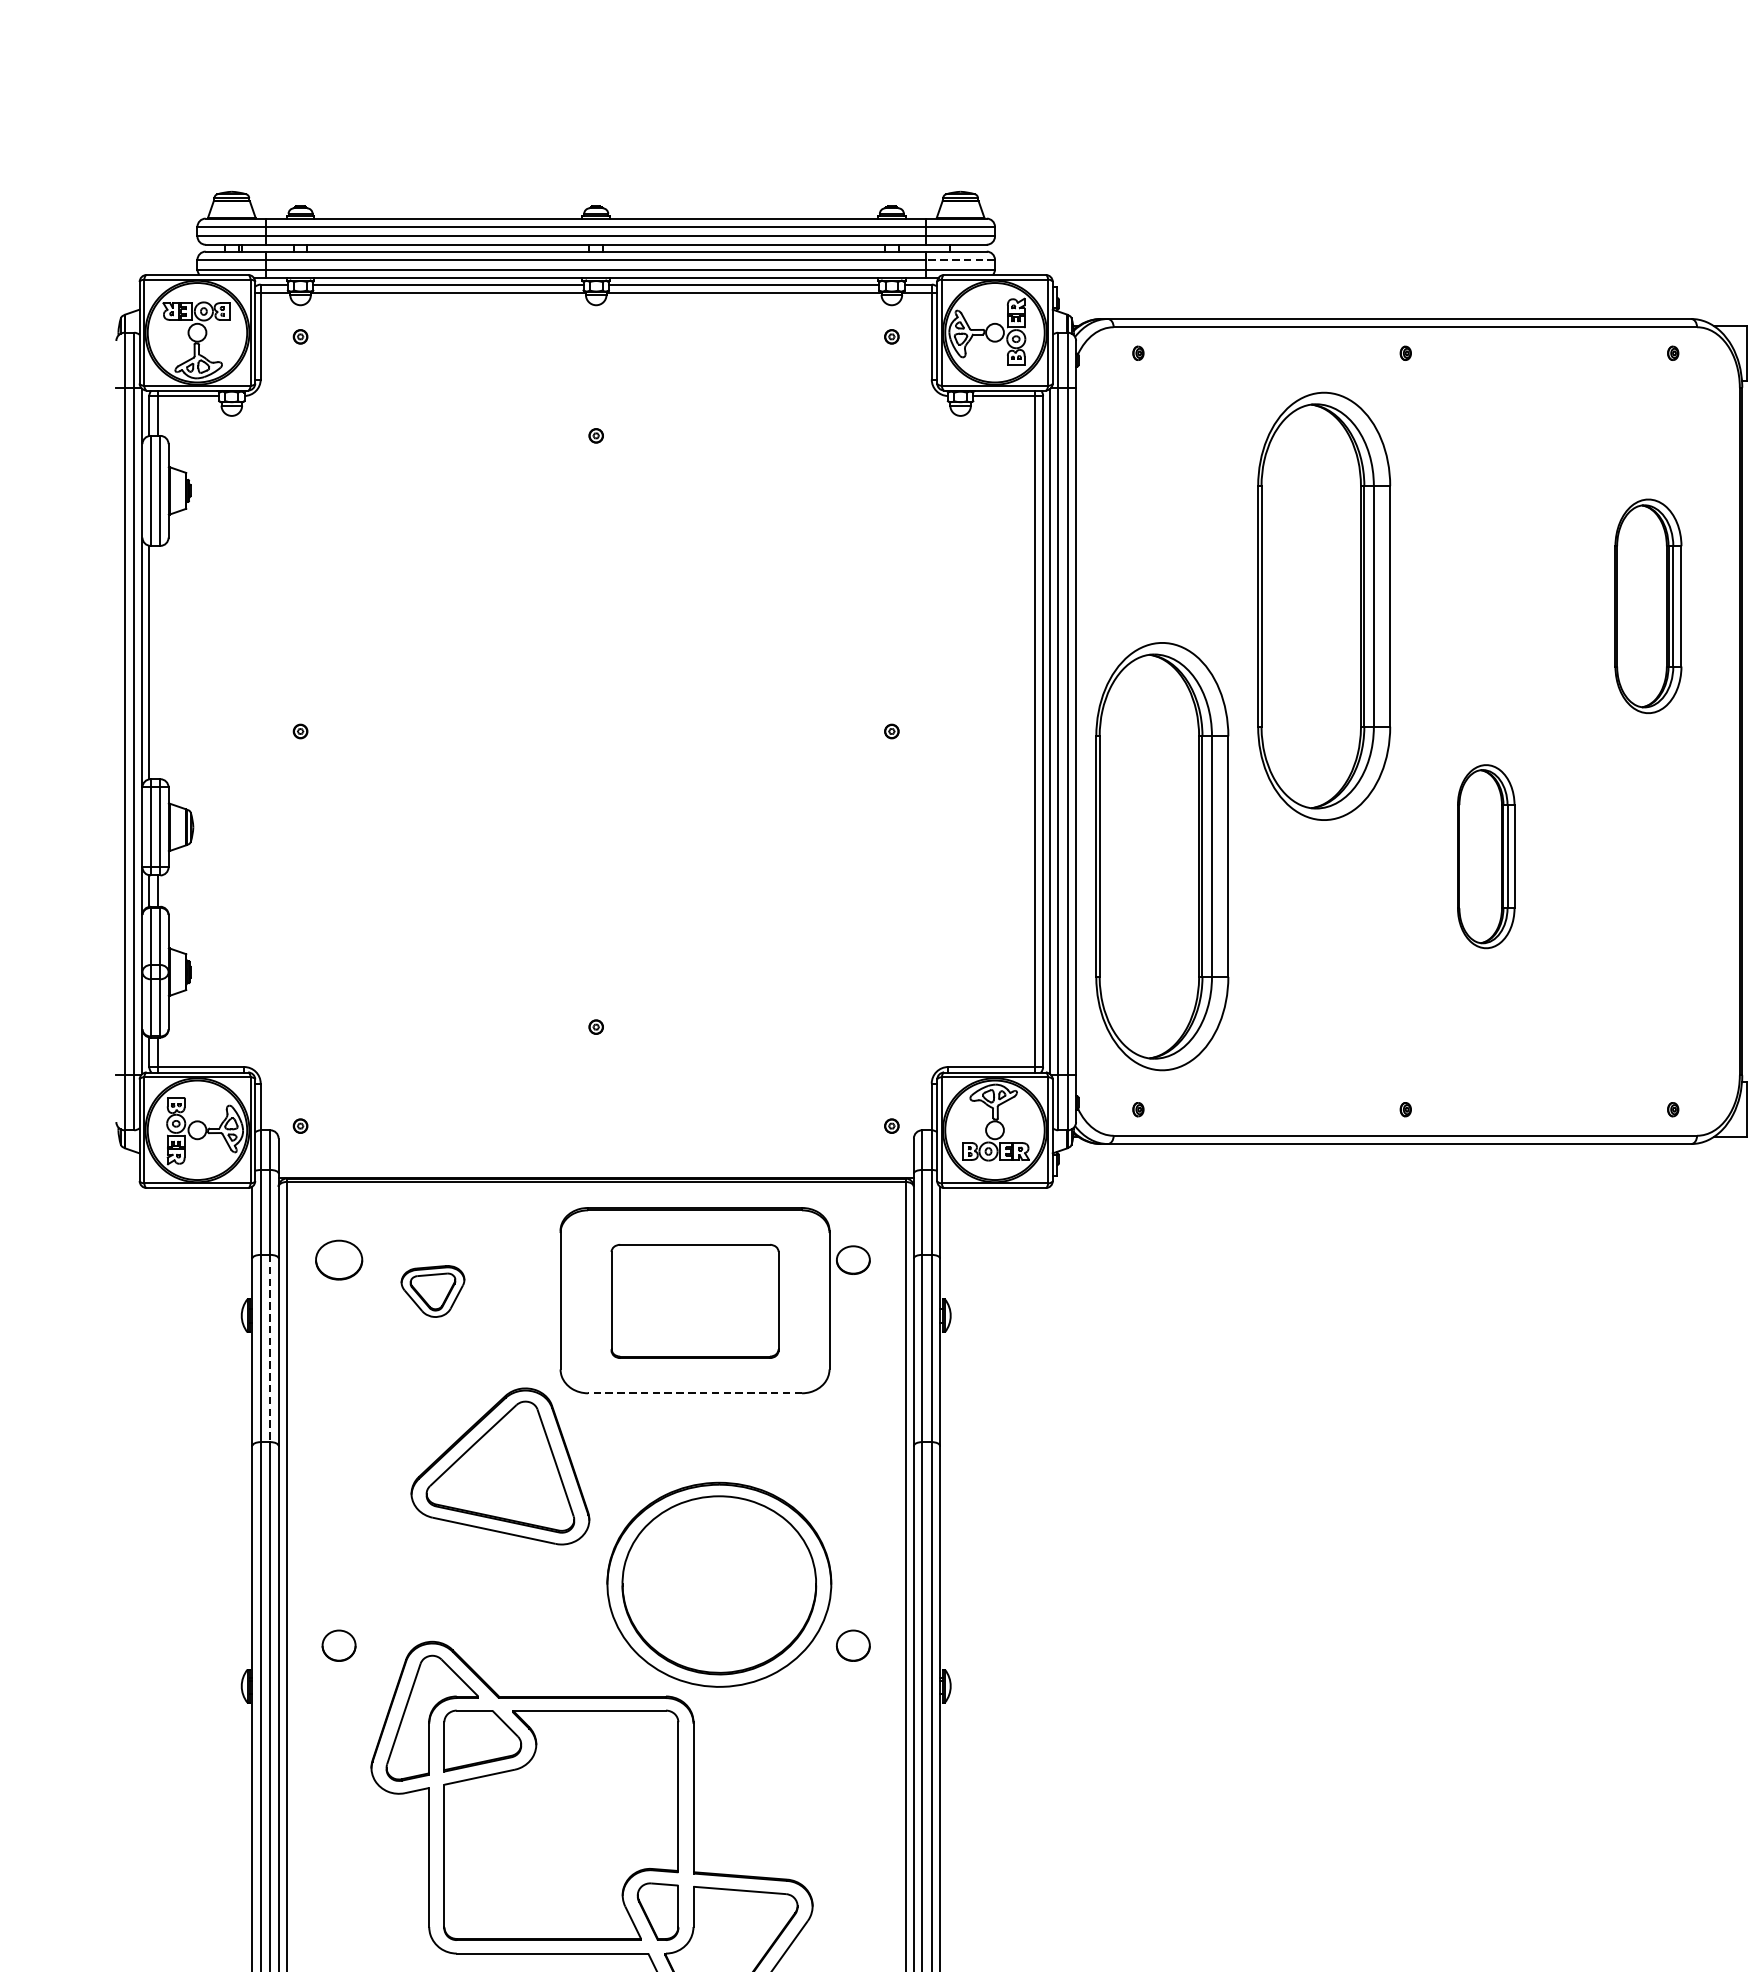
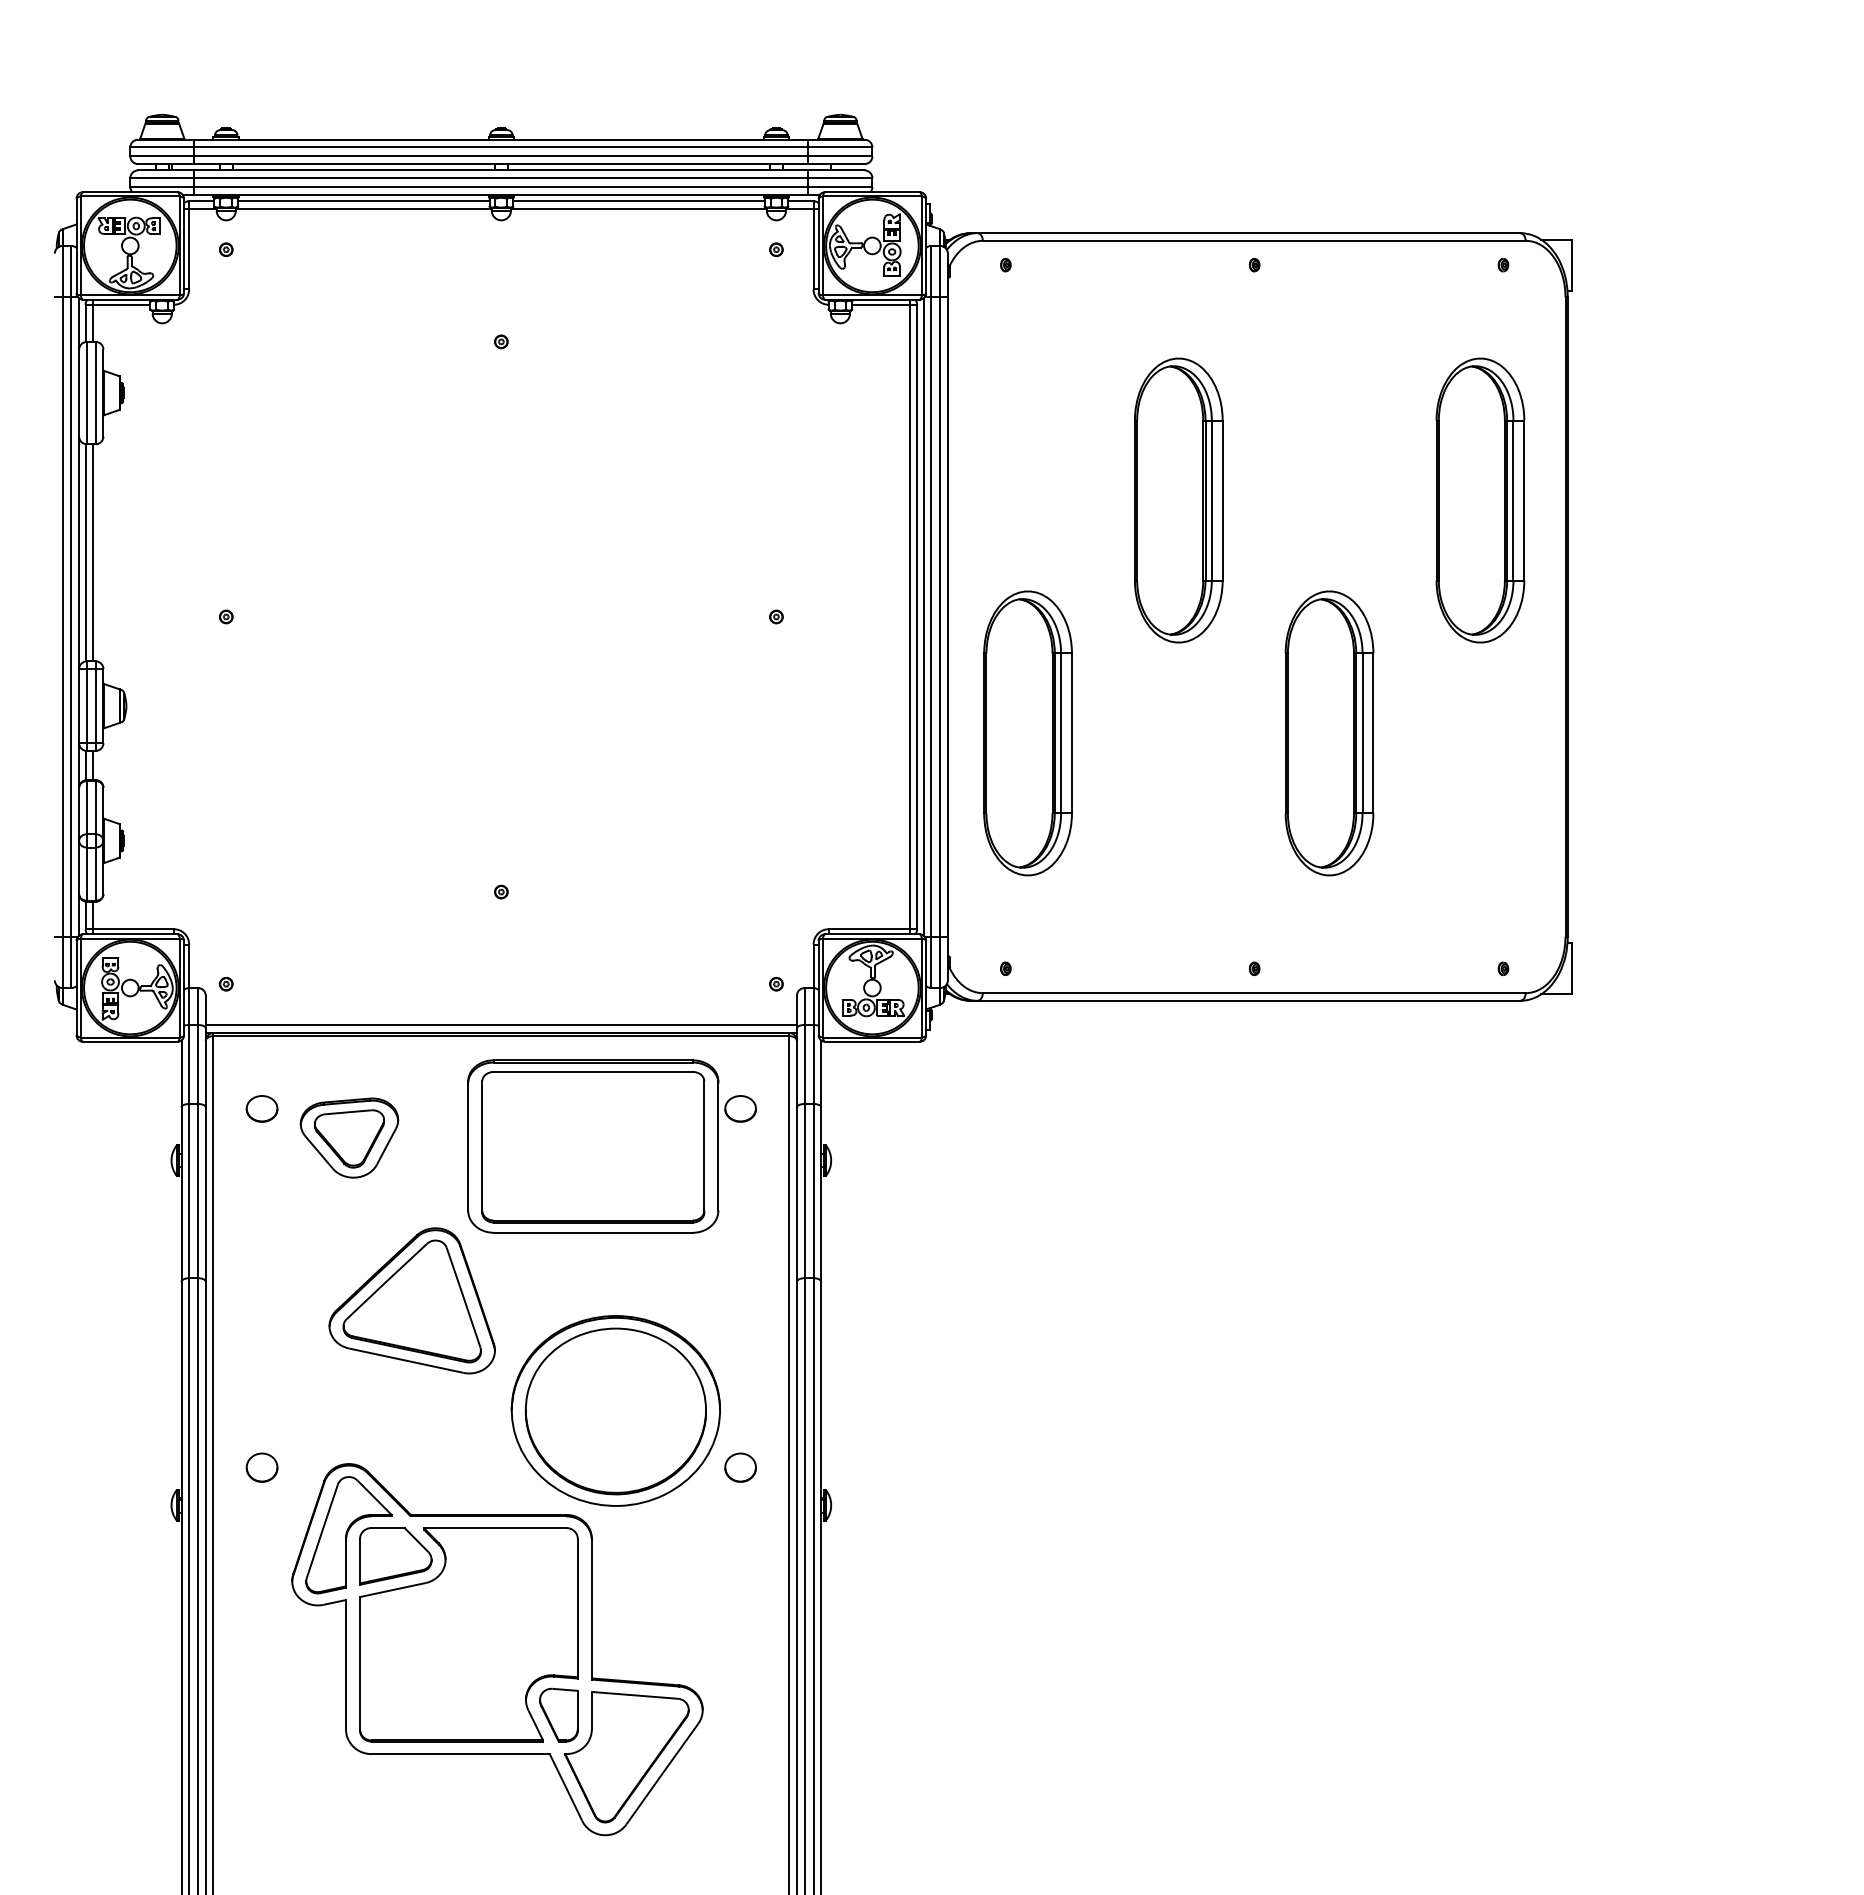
line: (960, 260) -> (840, 178), dashed -> solid
part: (1323, 606) -> (1178, 500), size x0.71
part: (1648, 606) -> (1480, 500), size x1.43
line: (157, 662) -> (93, 552), added
part: (1161, 856) -> (1027, 733), size x0.71
part: (1486, 856) -> (1329, 733), size x1.67
line: (595, 1170) -> (500, 1025), added
part: (338, 1259) -> (261, 1108), size x0.71
part: (433, 1290) -> (349, 1137), size x1.67
part: (695, 1301) -> (593, 1147), size x1.43
line: (270, 1348) -> (198, 1191), dashed -> solid
line: (695, 1392) -> (593, 1232), dashed -> solid

